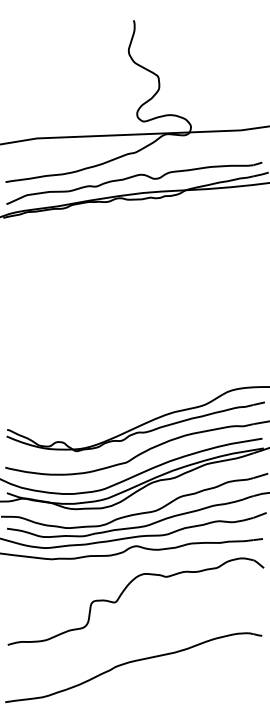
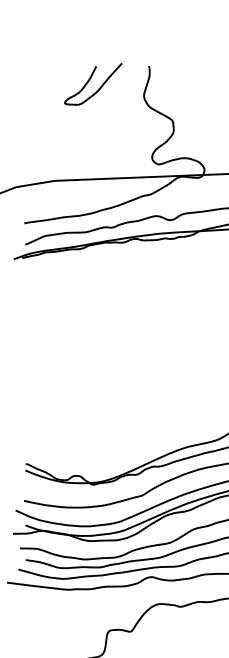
curve: (72, 36) -> (89, 81), added

